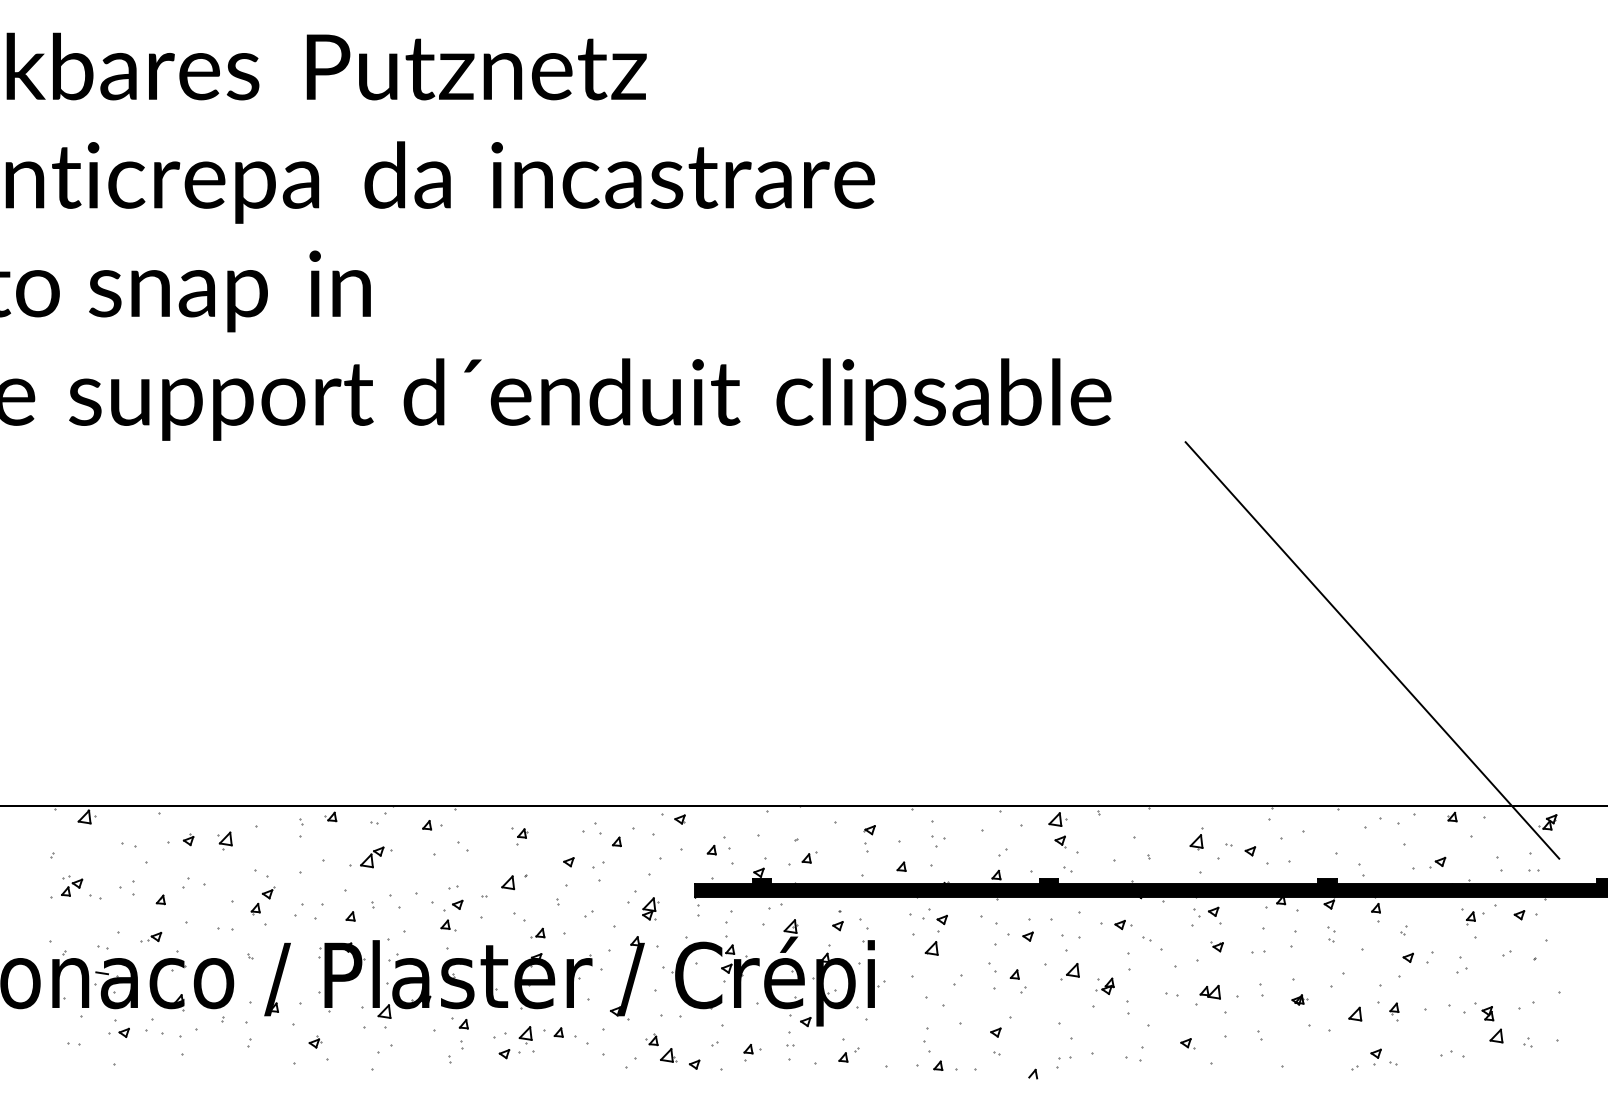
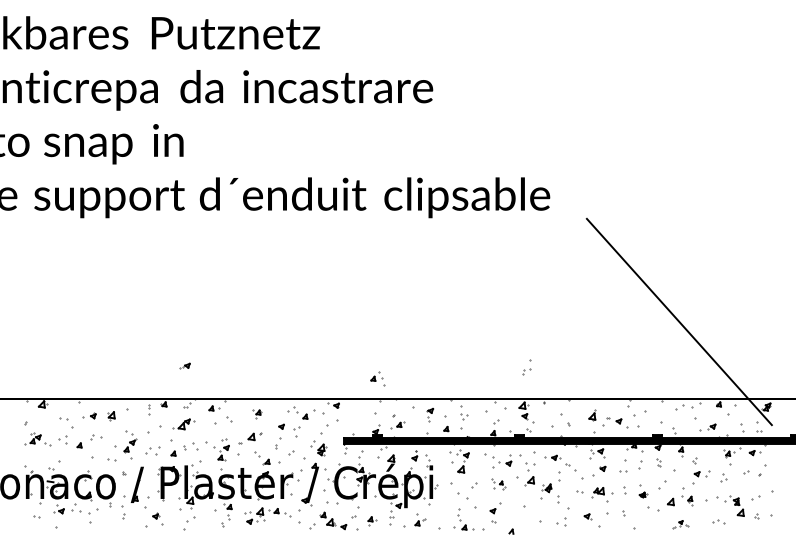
part: (720, 849) -> (377, 378), moved
part: (150, 936) -> (184, 365), moved
part: (1007, 978) -> (498, 484), size x0.7
part: (1063, 1053) -> (526, 367), moved
part: (1374, 1059) -> (680, 524), size x0.7

